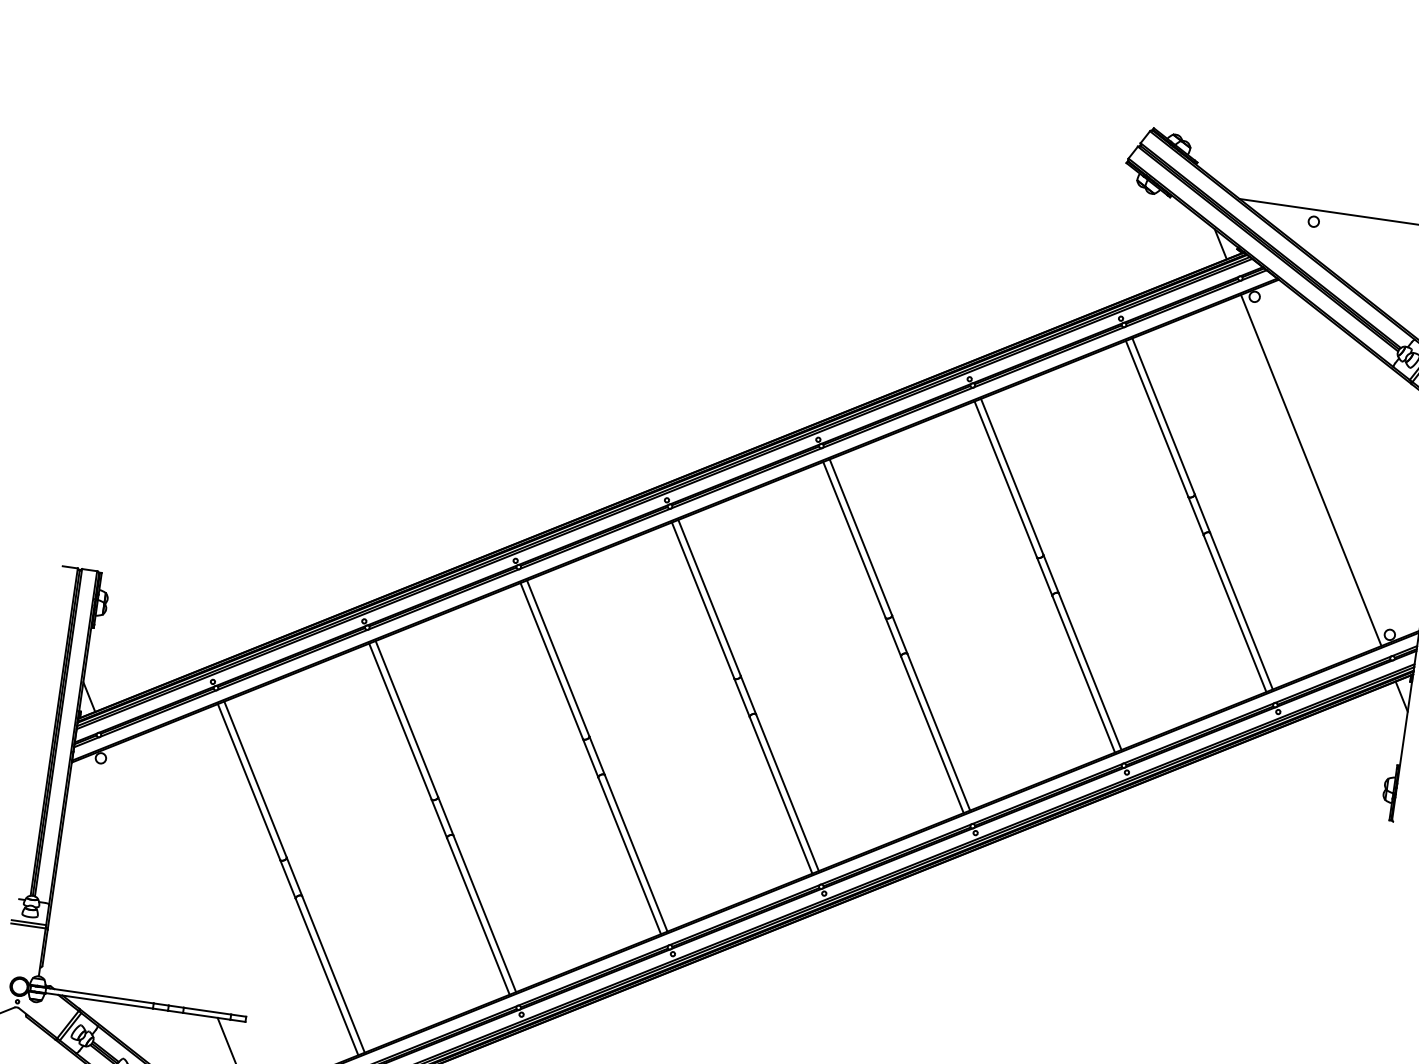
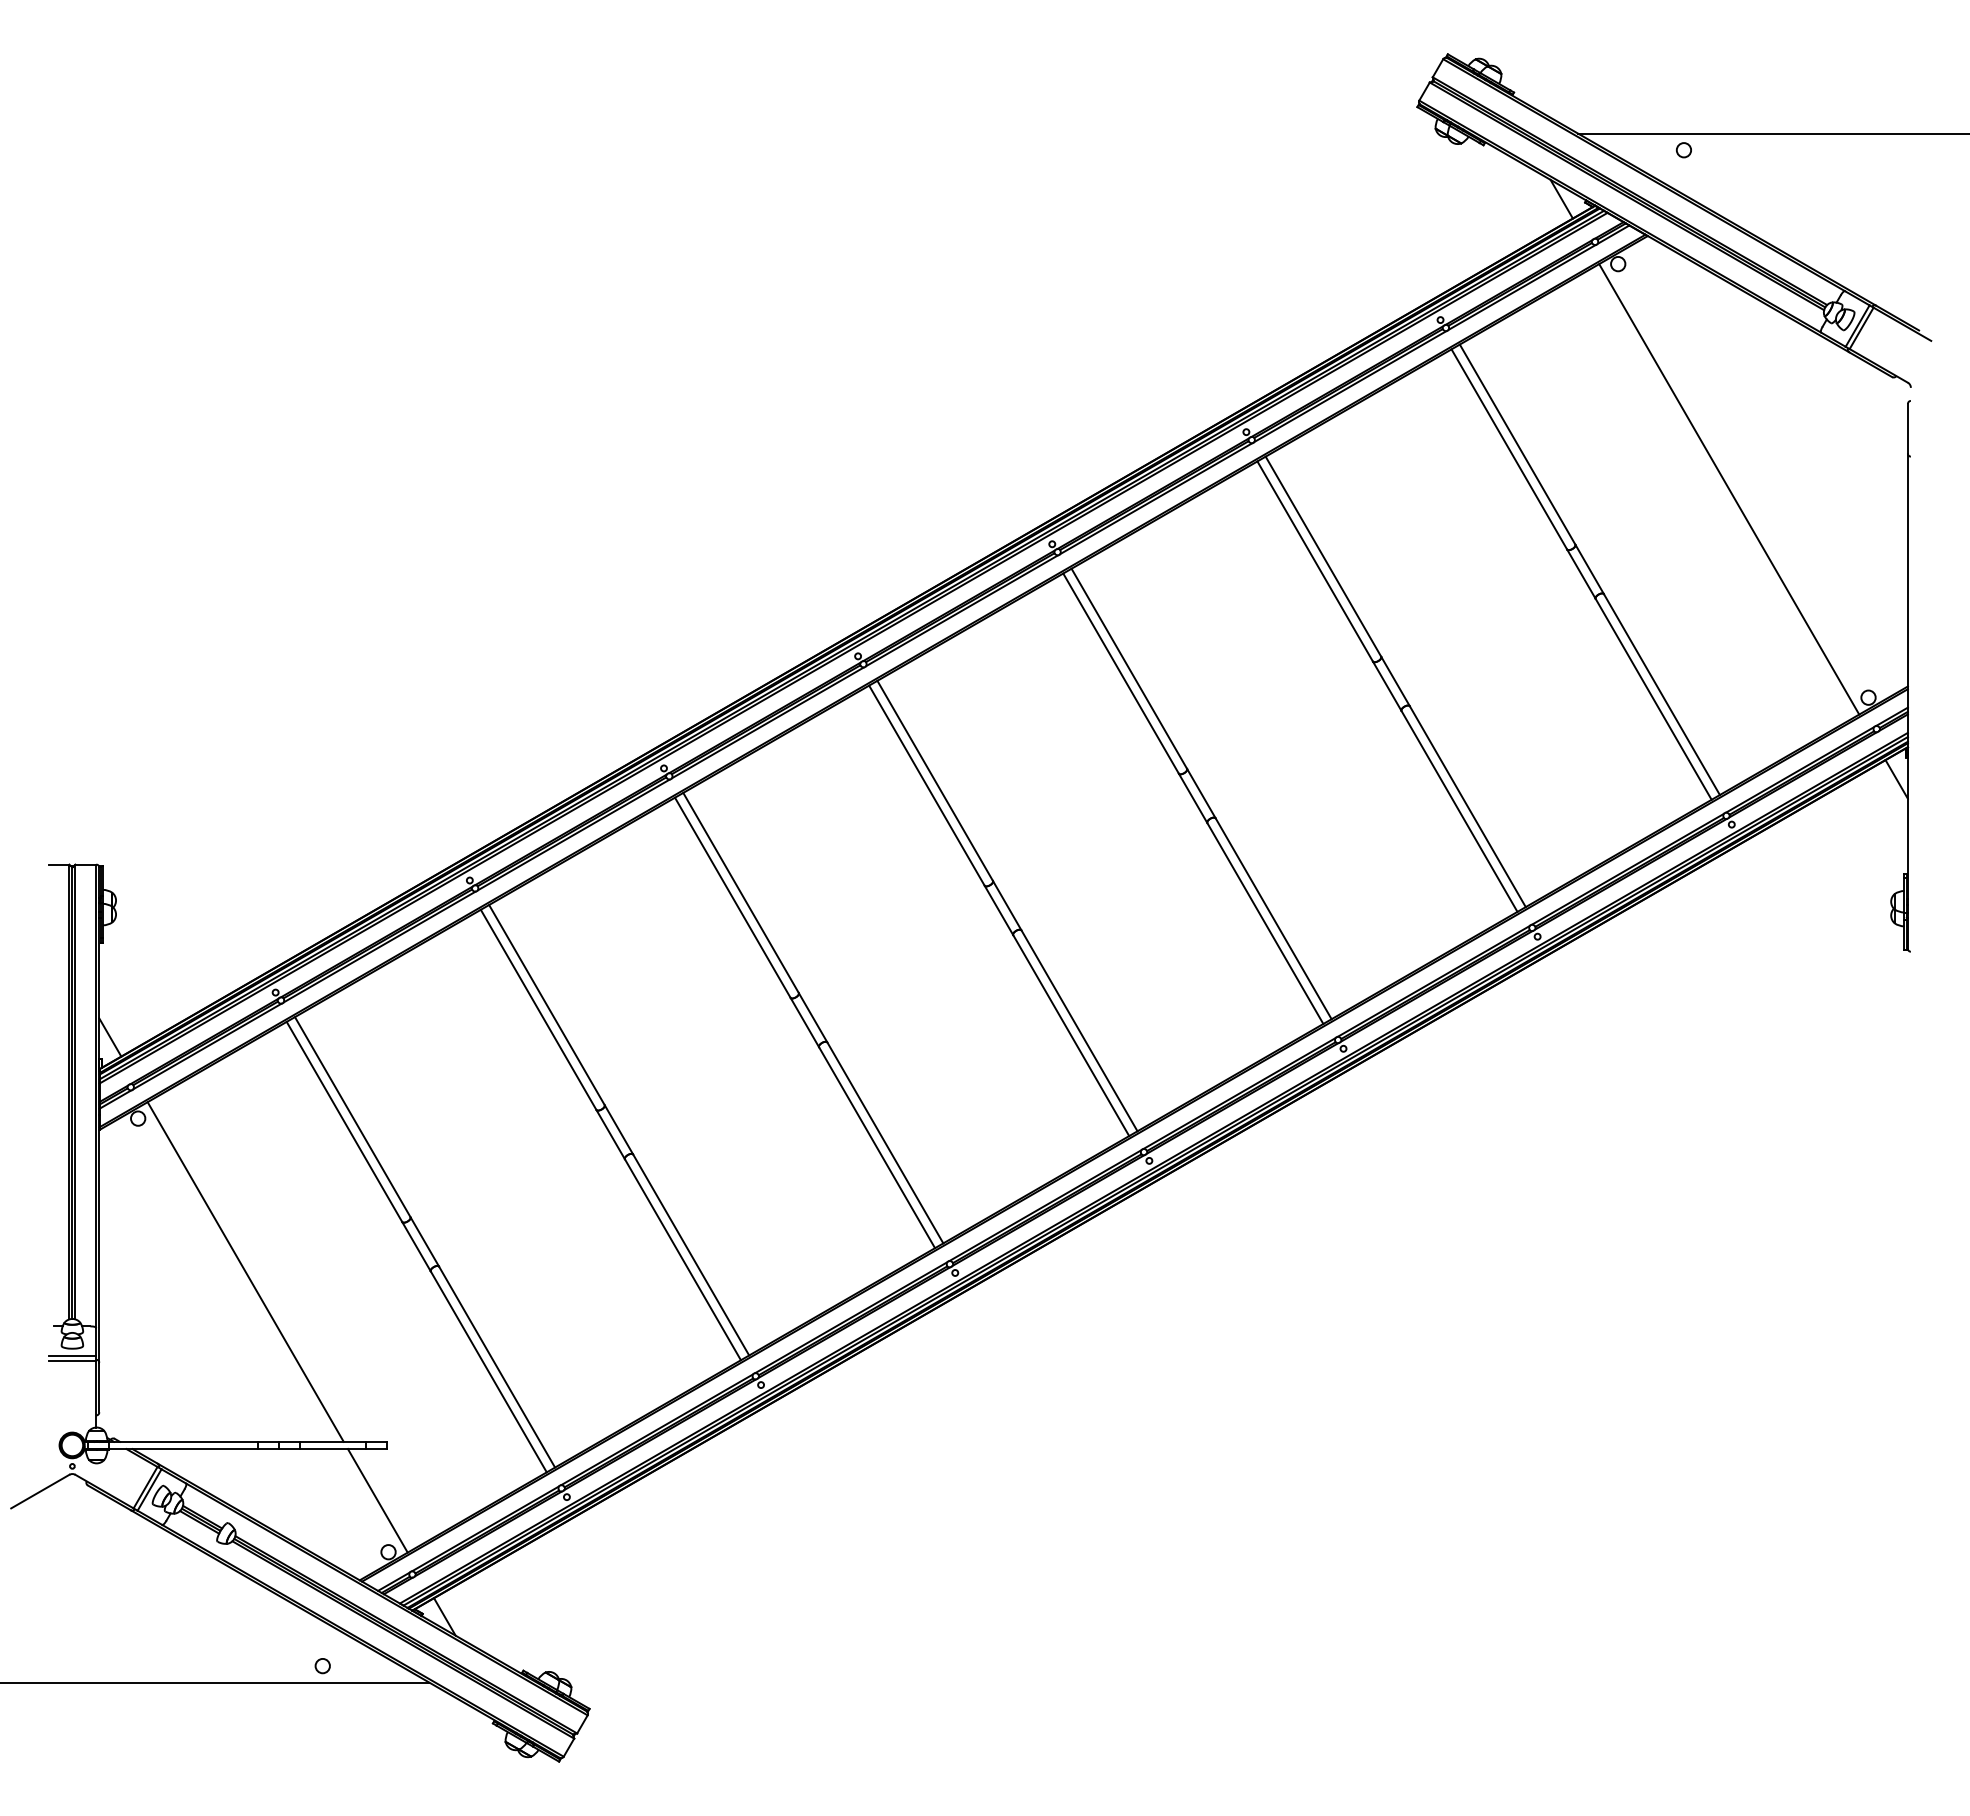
line: (162, 879) -> (245, 1271), added

